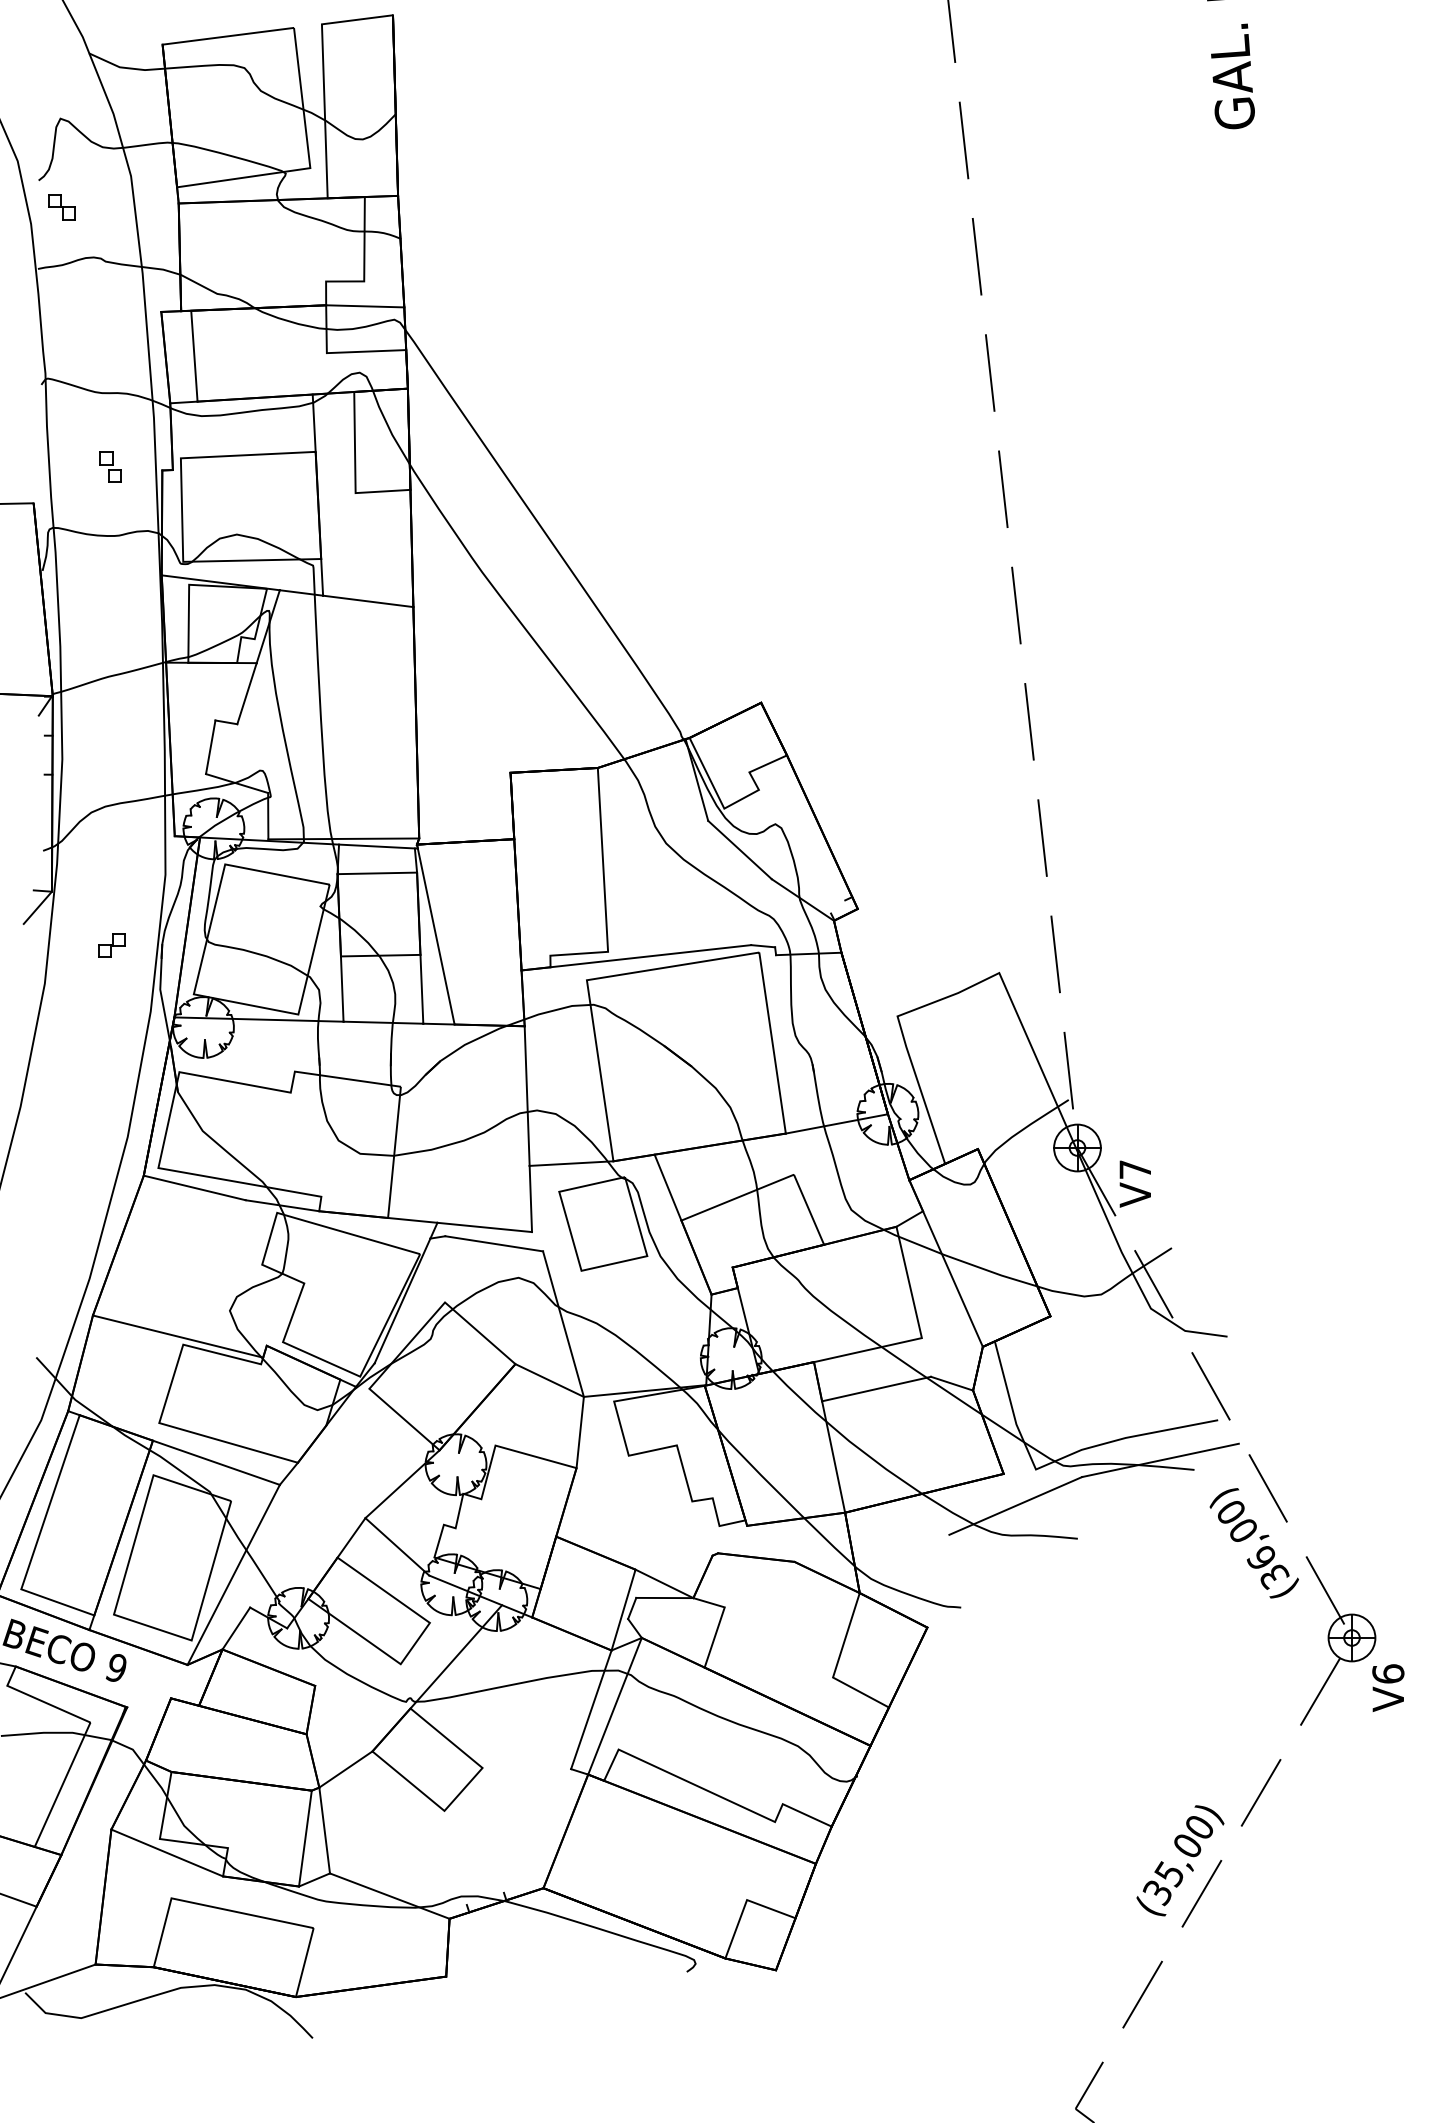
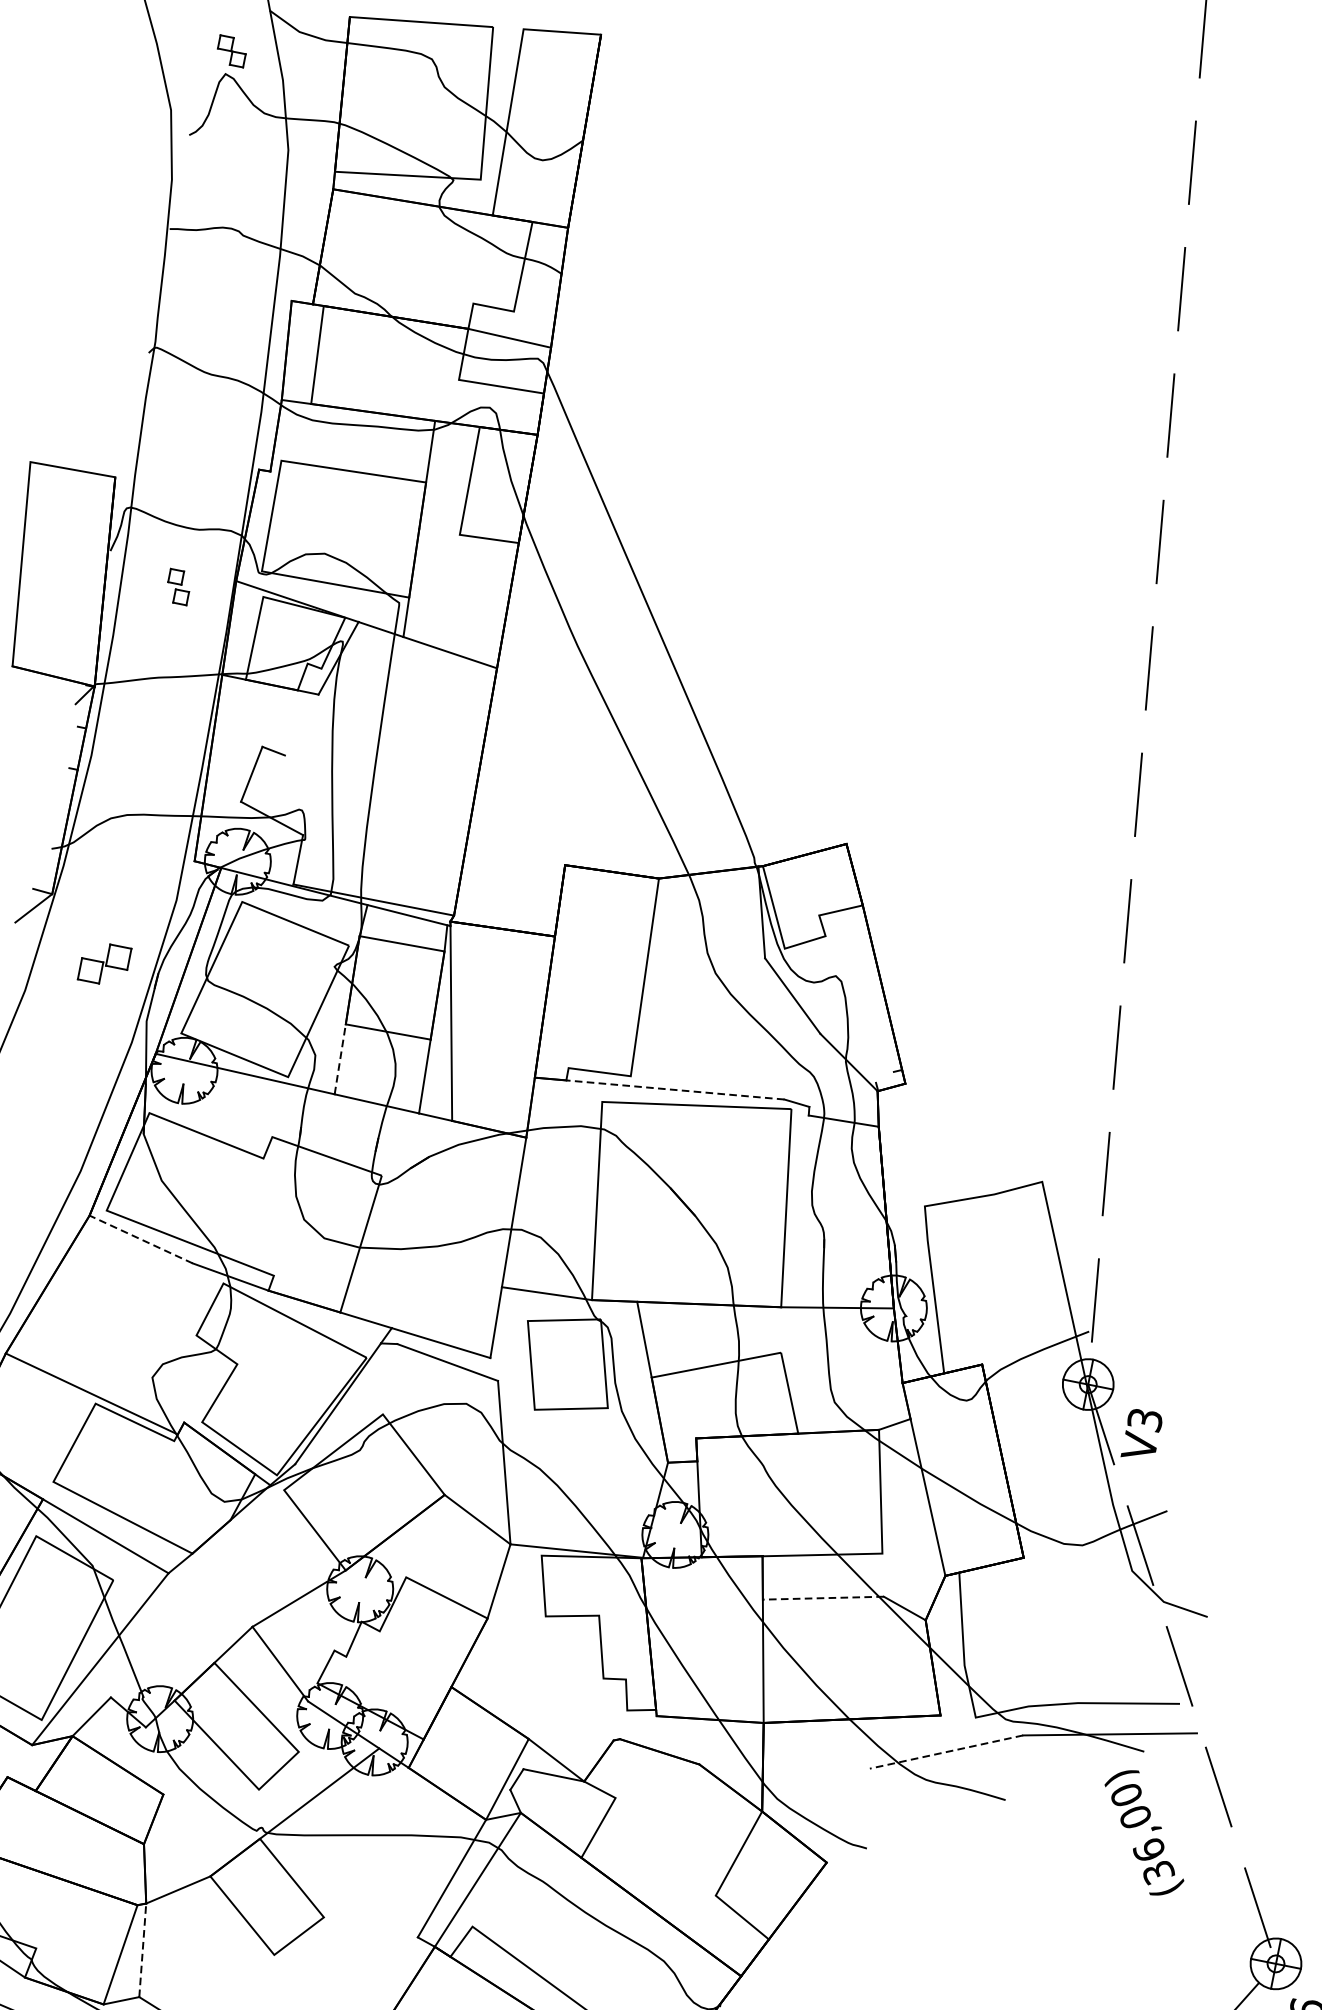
part: (61, 207) -> (231, 51), moved
part: (110, 466) -> (178, 586), moved
line: (246, 693) -> (301, 724), removed
part: (111, 945) -> (104, 964), size x1.6
line: (650, 956) -> (674, 1090), solid -> dashed
line: (342, 989) -> (340, 1059), solid -> dashed
text: (1135, 1169) -> (1145, 1419), V7 -> V3
line: (194, 1187) -> (140, 1238), solid -> dashed
line: (876, 1389) -> (823, 1598), solid -> dashed
line: (1015, 1506) -> (946, 1752), solid -> dashed
text: (1253, 1543) -> (1143, 1832), moved
line: (324, 1830) -> (142, 1950), solid -> dashed

